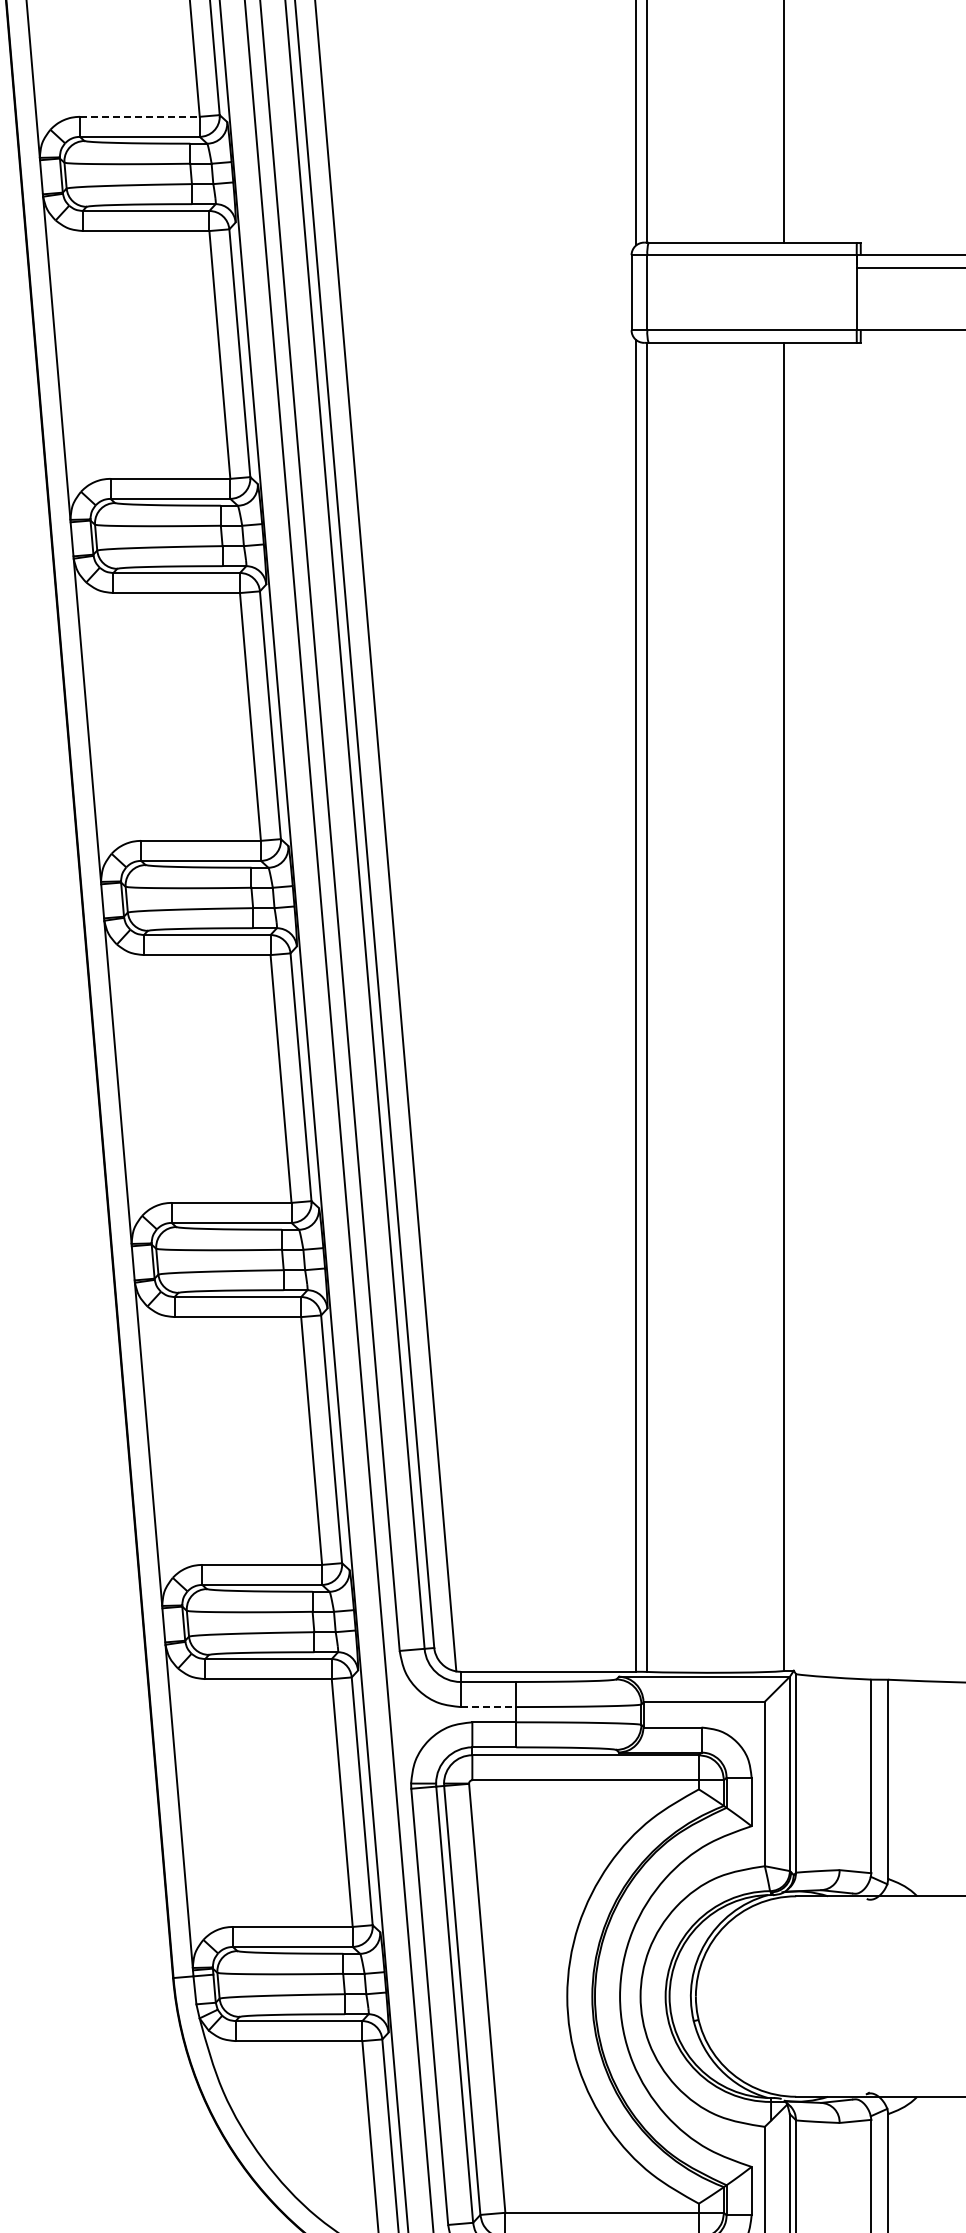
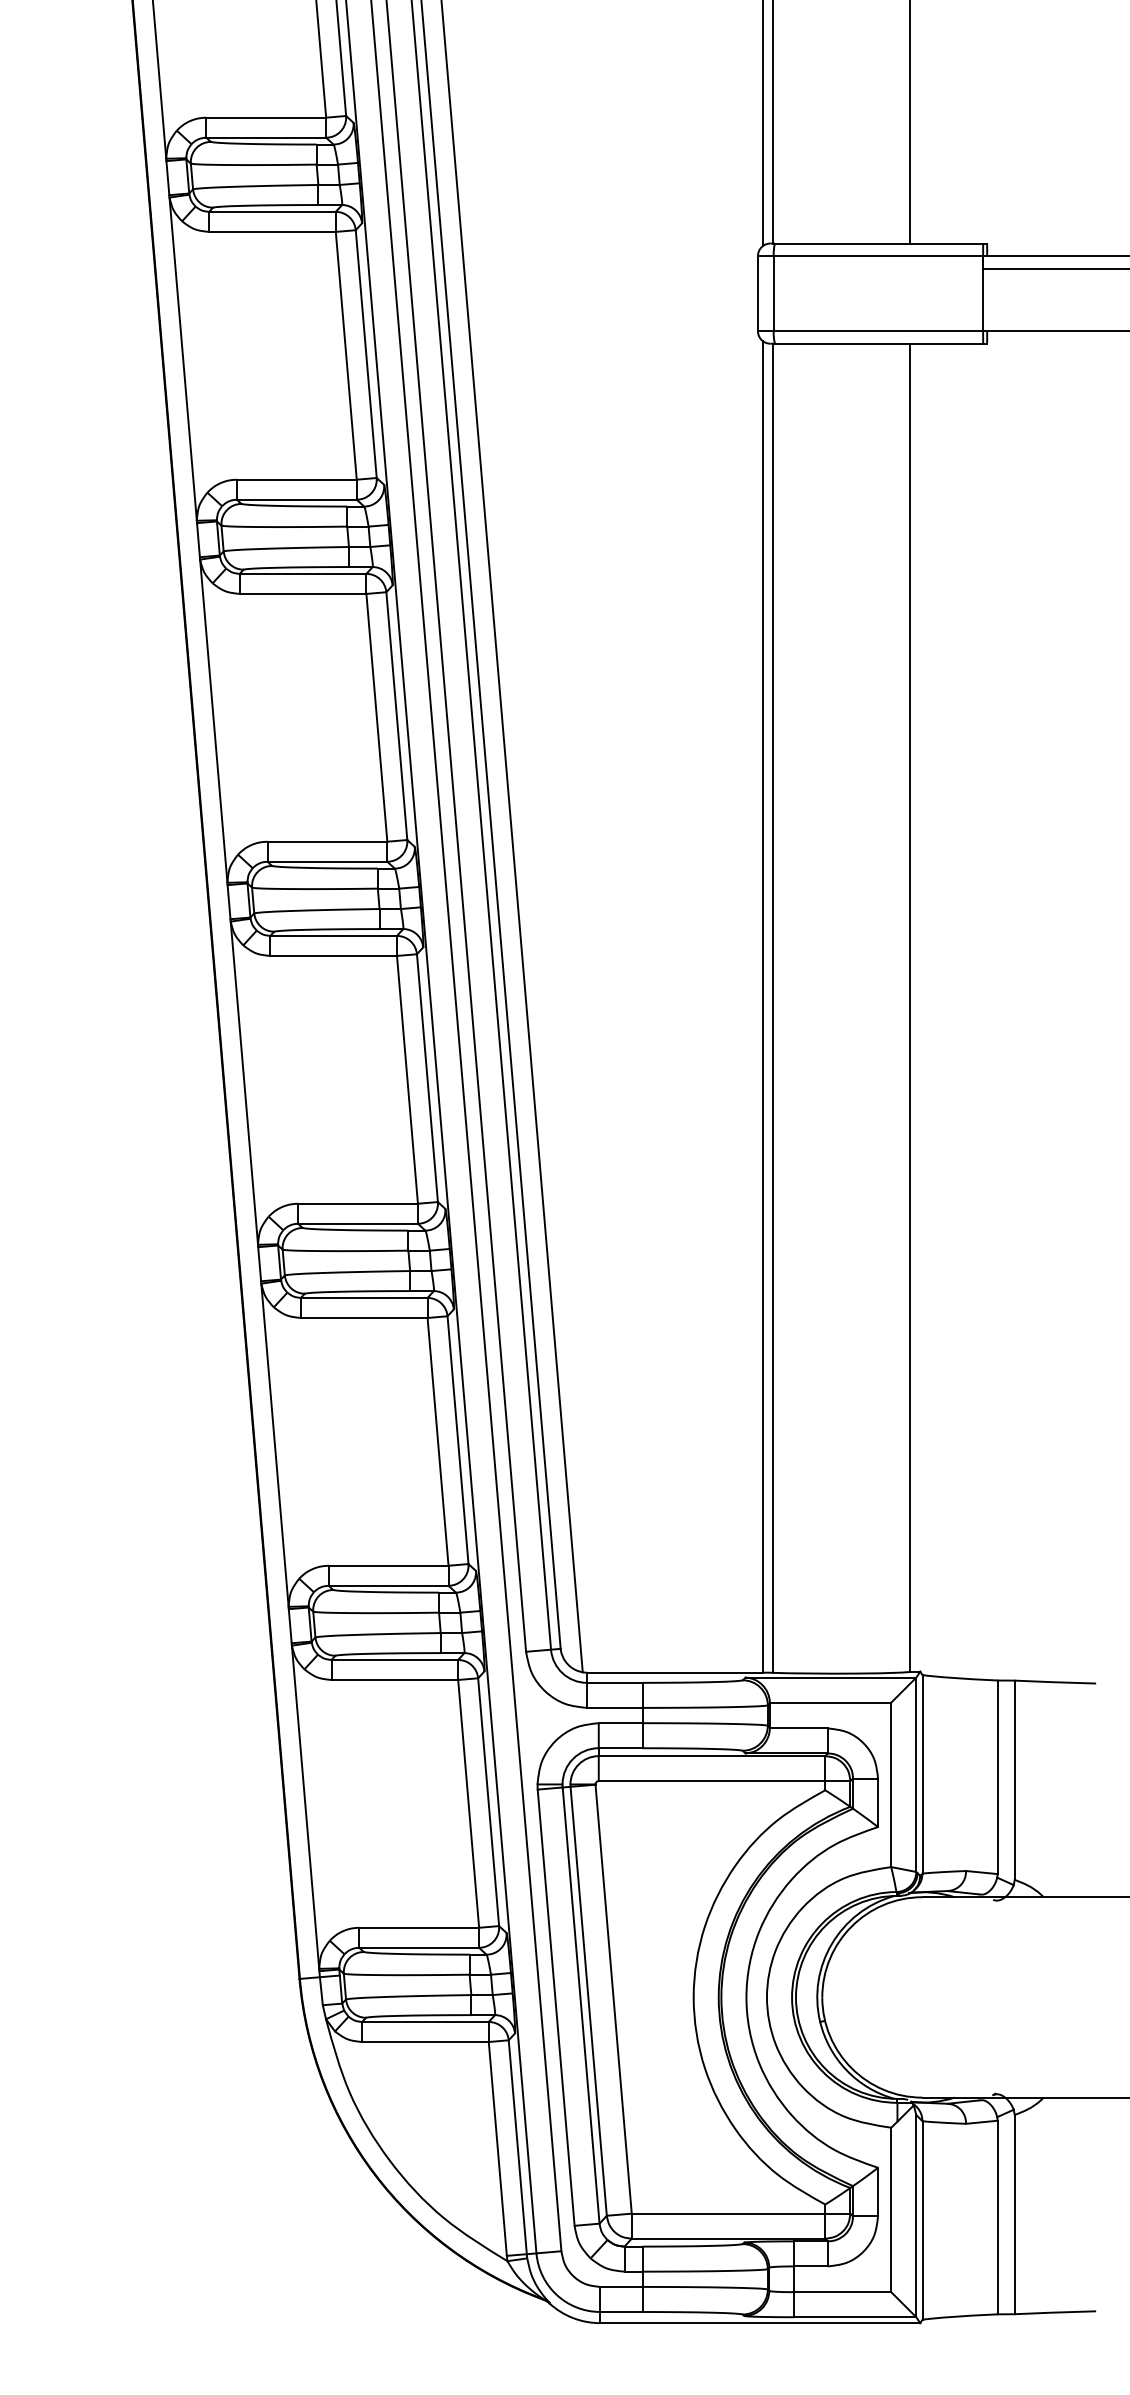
line: (140, 116) -> (266, 117), dashed -> solid
line: (488, 1706) -> (614, 1707), dashed -> solid

